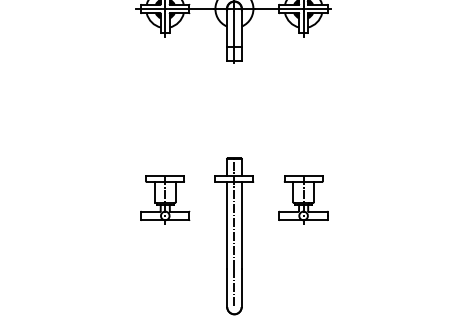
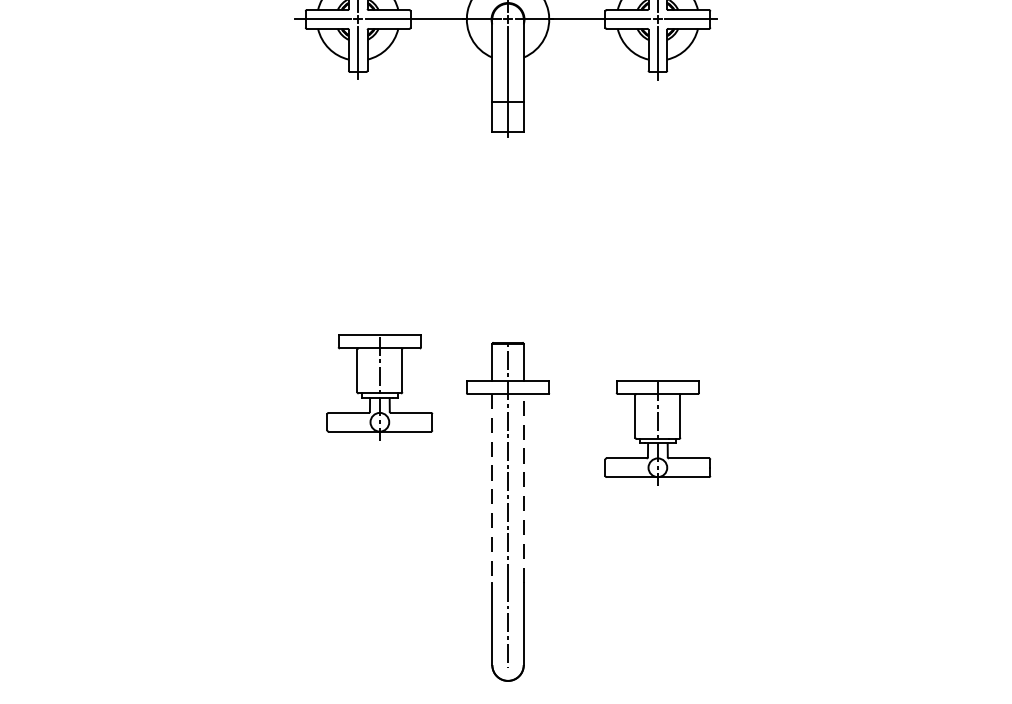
part: (165, 199) -> (380, 386), moved
line: (227, 225) -> (493, 488), solid -> dashed
line: (241, 225) -> (523, 488), solid -> dashed

